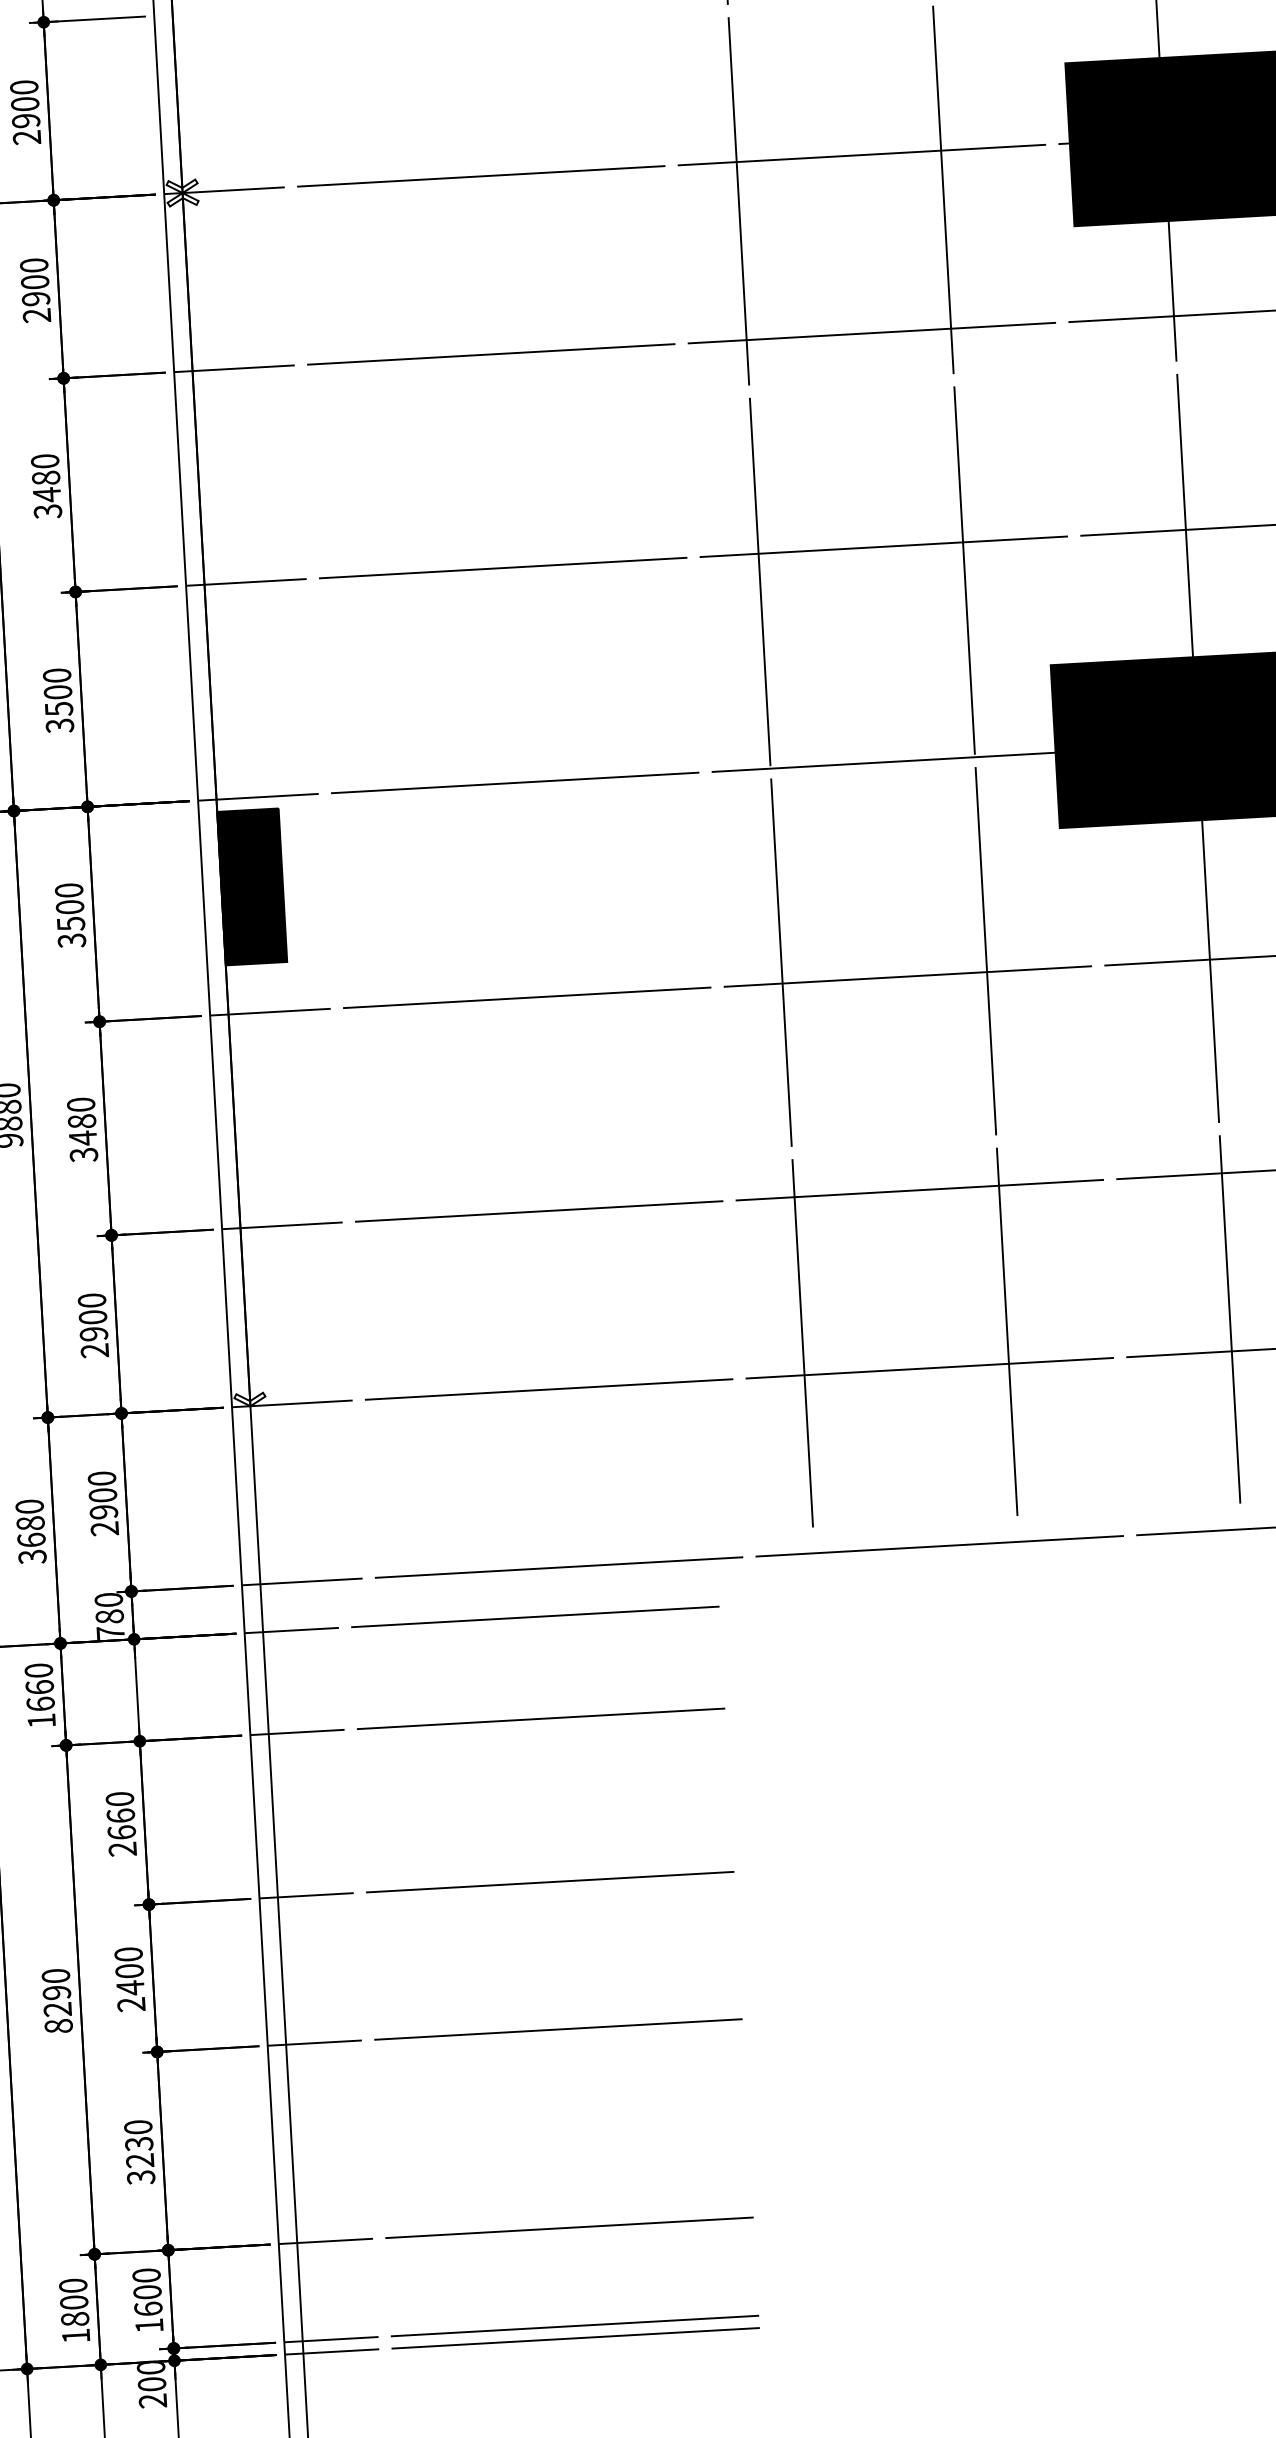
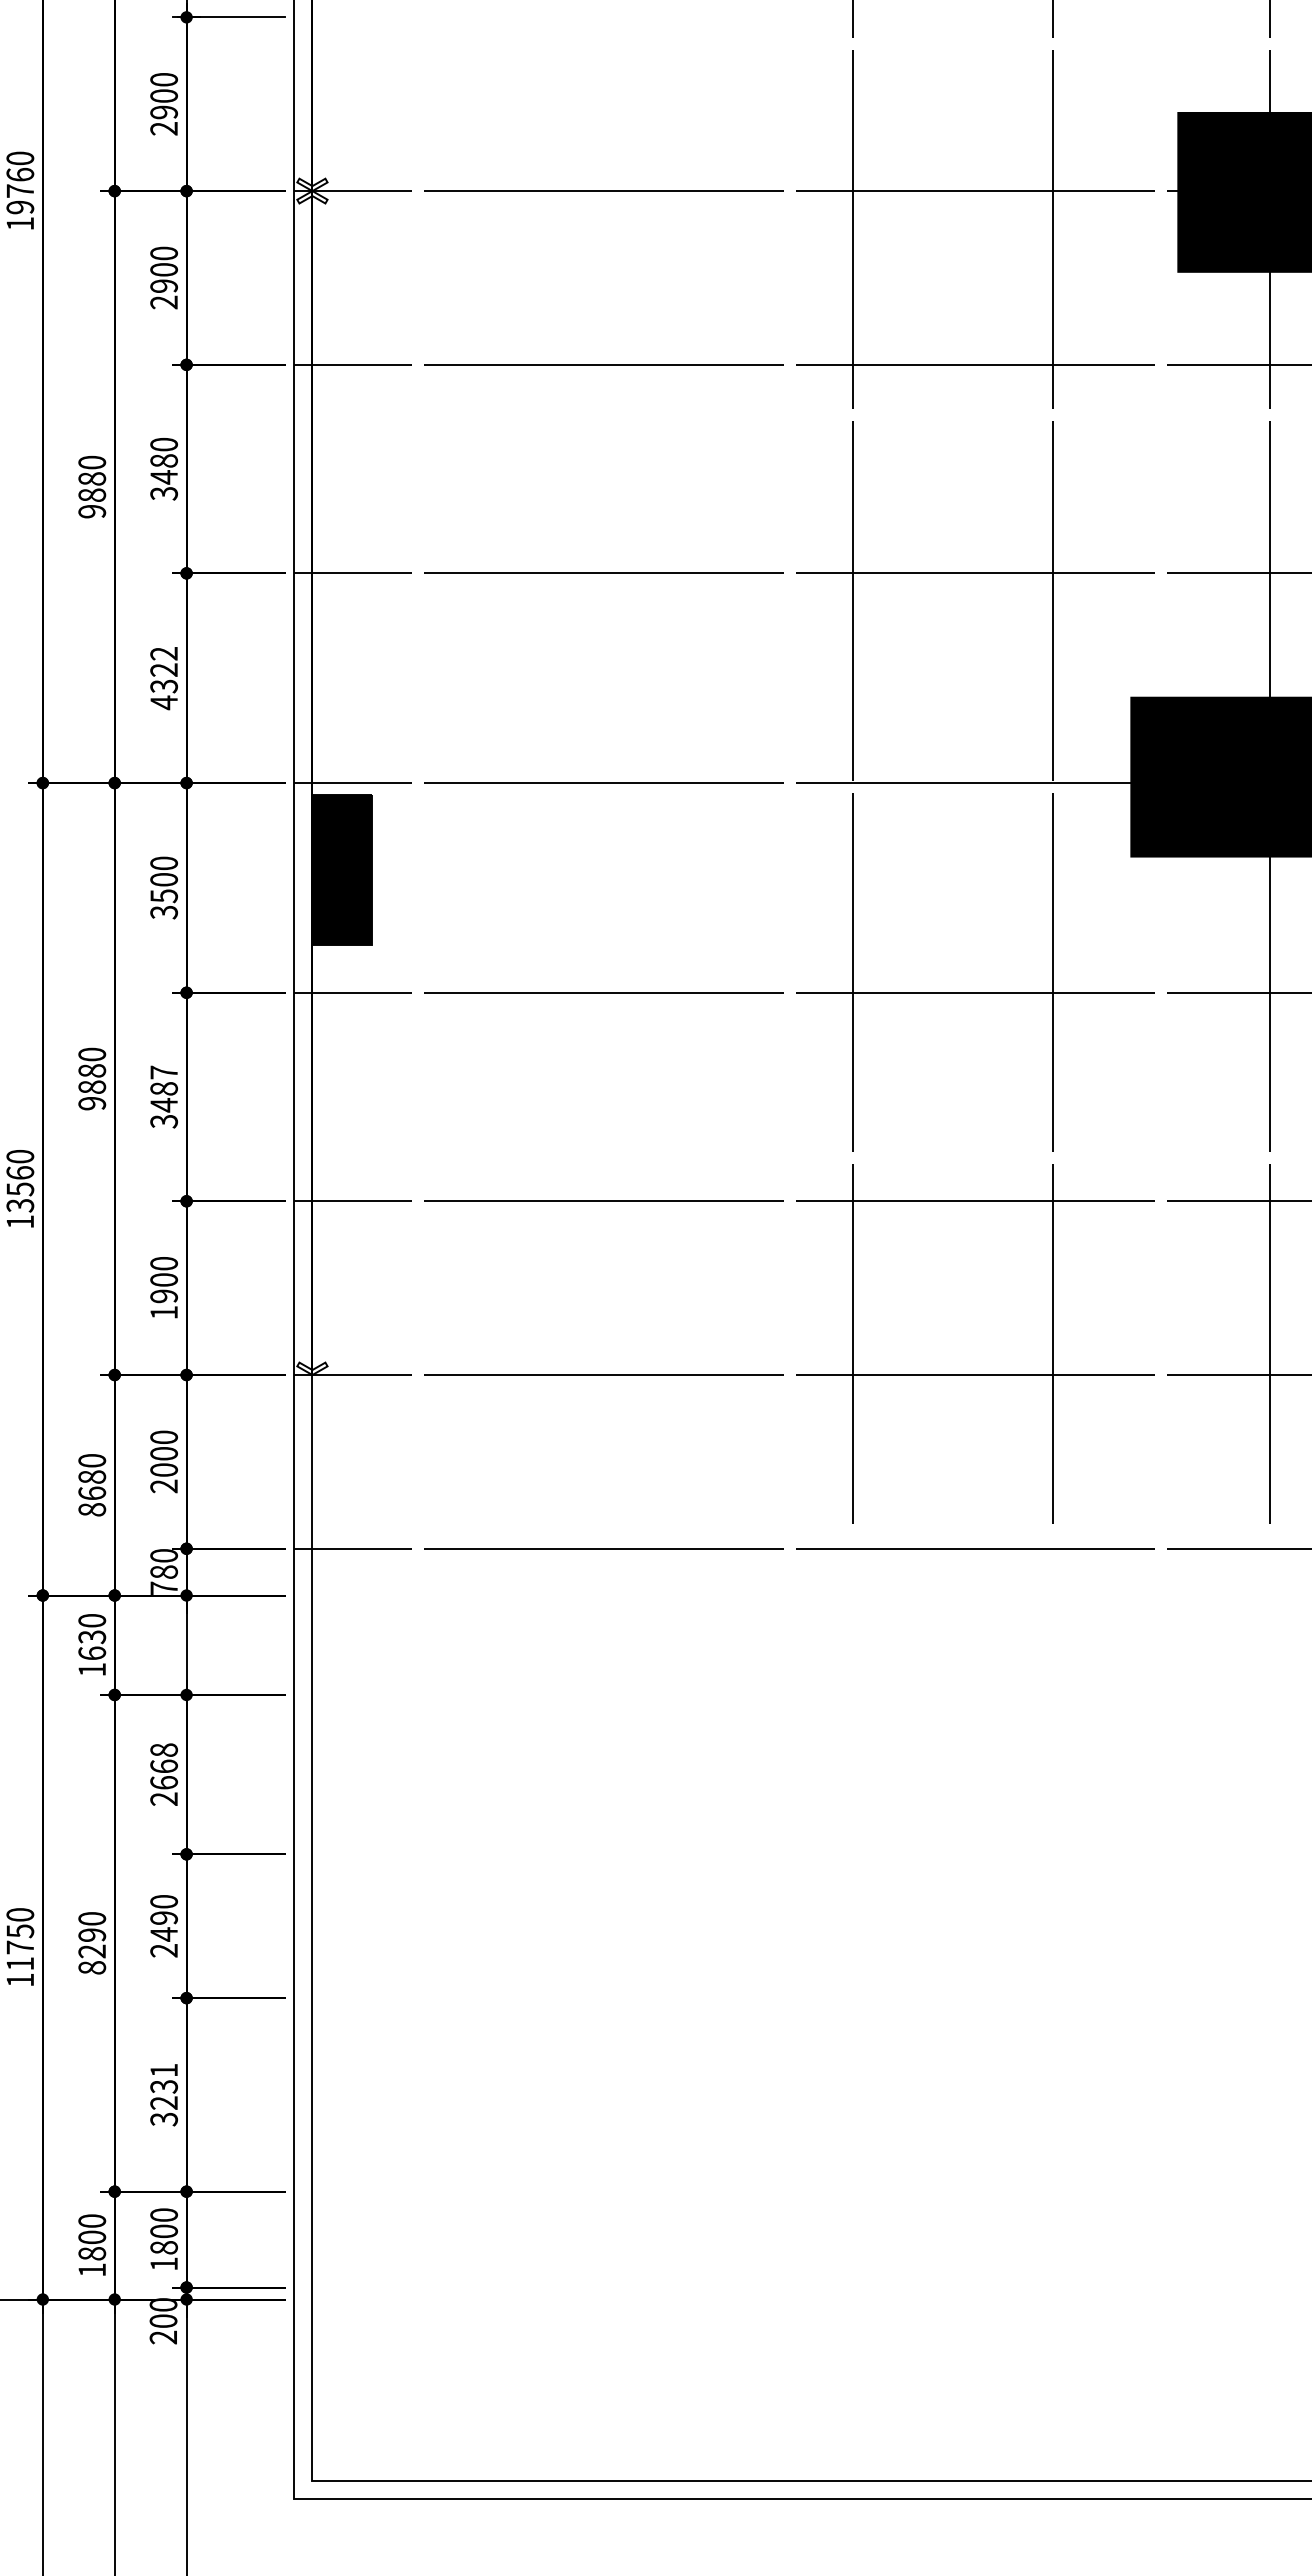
text: (58, 700) -> (164, 678), 3500 -> 4322
text: (81, 1104) -> (164, 1072), 3480 -> 3487
text: (94, 1350) -> (163, 1312), 2900 -> 1900
text: (104, 1511) -> (164, 1469), 2900 -> 2000
text: (31, 1556) -> (91, 1509), 3680 -> 8680
line: (481, 1619) -> (525, 1595), removed
text: (40, 1687) -> (92, 1637), 1660 -> 1630
line: (487, 1721) -> (525, 1694), removed
text: (120, 1798) -> (164, 1749), 2660 -> 2668
line: (496, 1885) -> (525, 1854), removed
text: (129, 1970) -> (164, 1917), 2400 -> 2490
line: (504, 2032) -> (525, 1998), removed
text: (138, 2126) -> (164, 2069), 3230 -> 3231
line: (515, 2230) -> (525, 2191), removed
text: (147, 2308) -> (163, 2247), 1600 -> 1800
line: (521, 2329) -> (525, 2287), removed
line: (521, 2341) -> (525, 2299), removed

